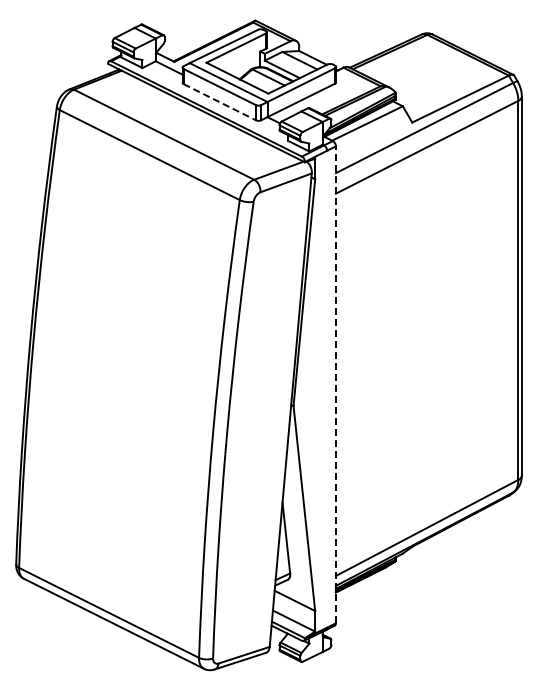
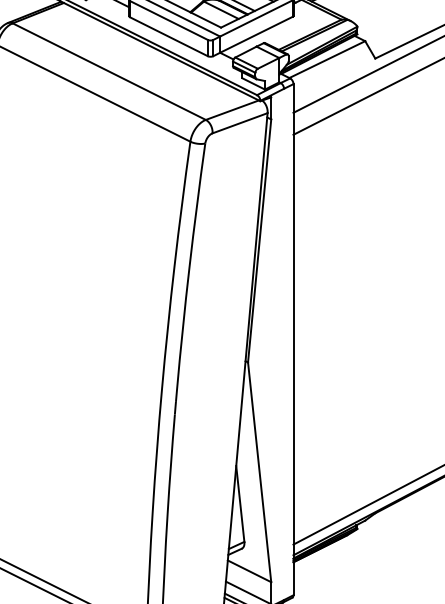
line: (220, 102) -> (169, 37), dashed -> solid
line: (335, 384) -> (293, 339), dashed -> solid

